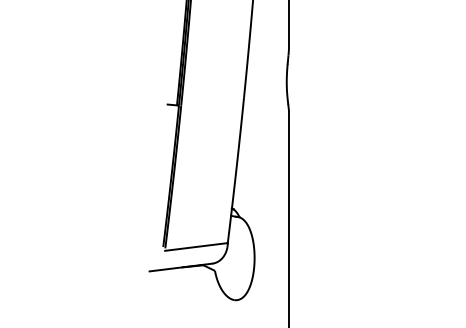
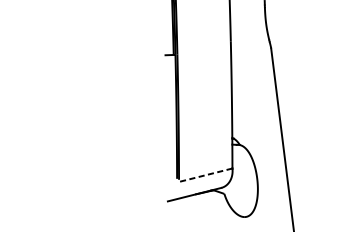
line: (196, 246) -> (205, 174), solid -> dashed

